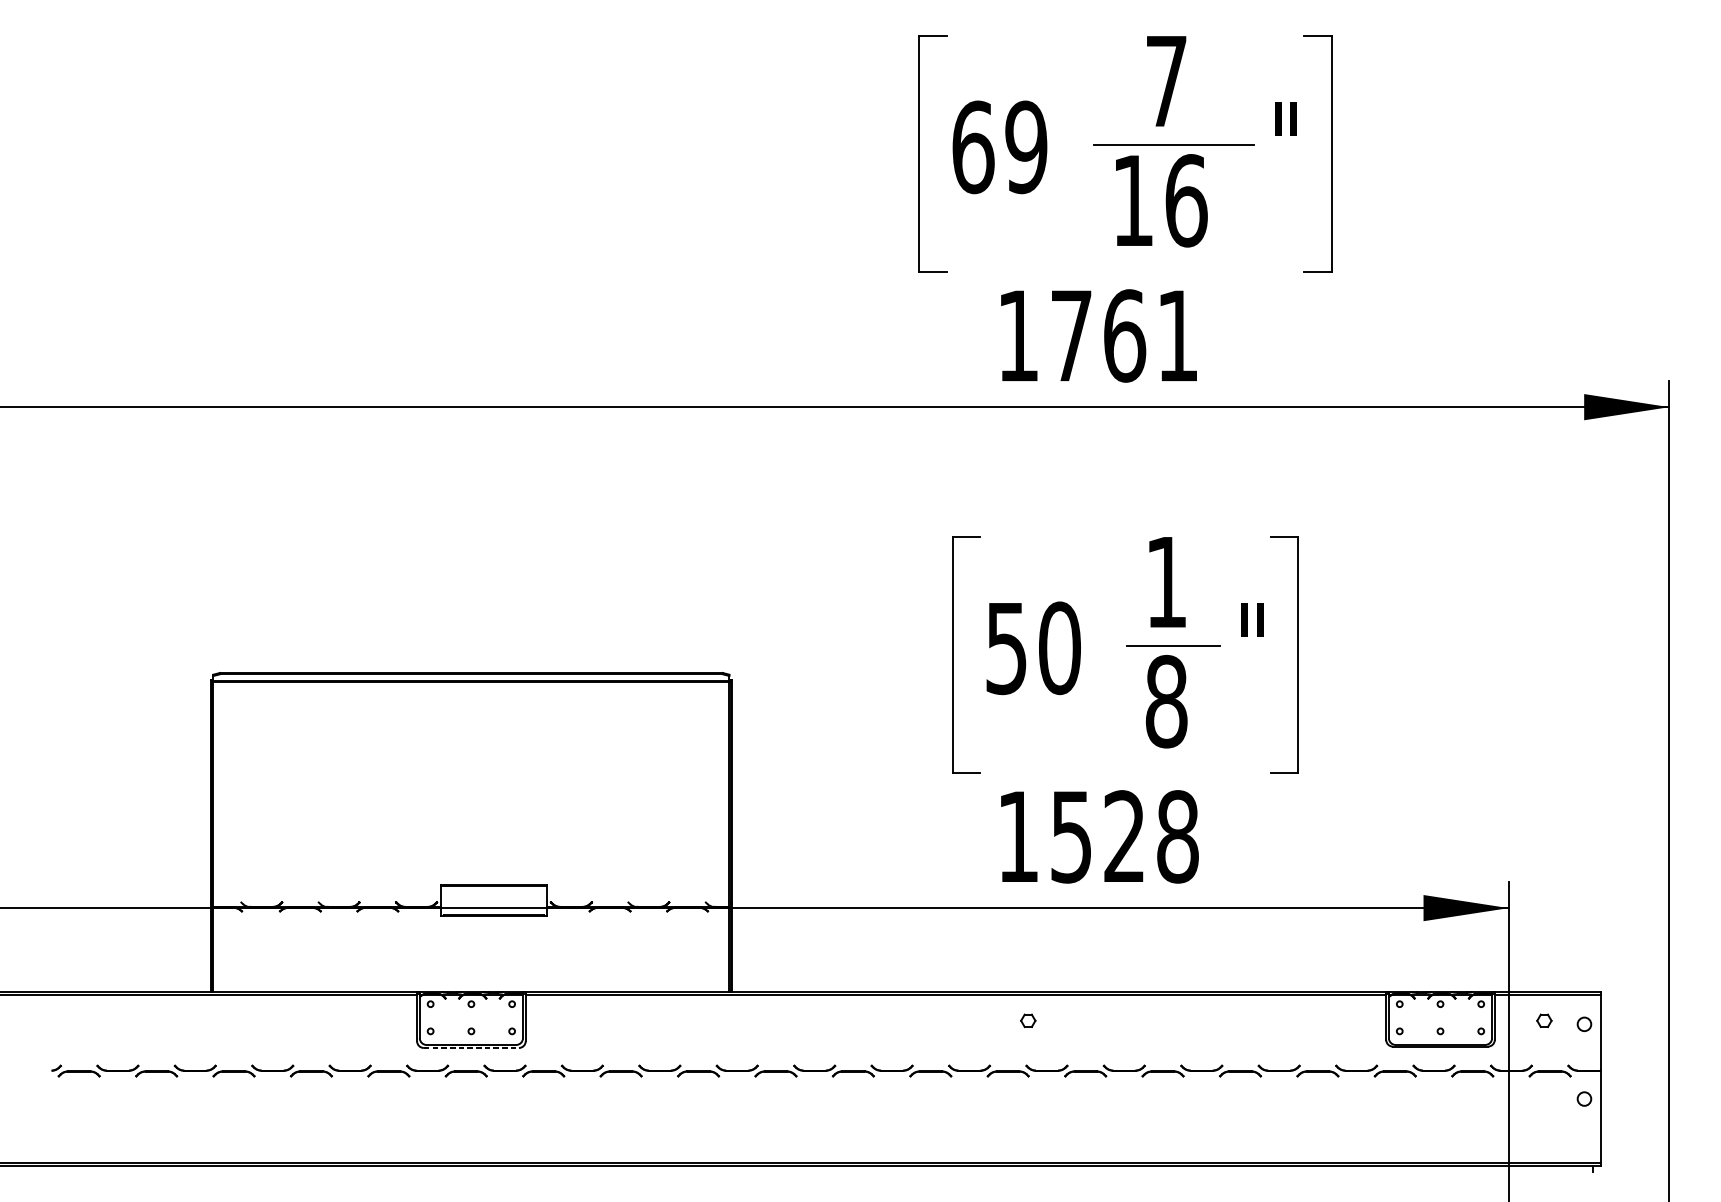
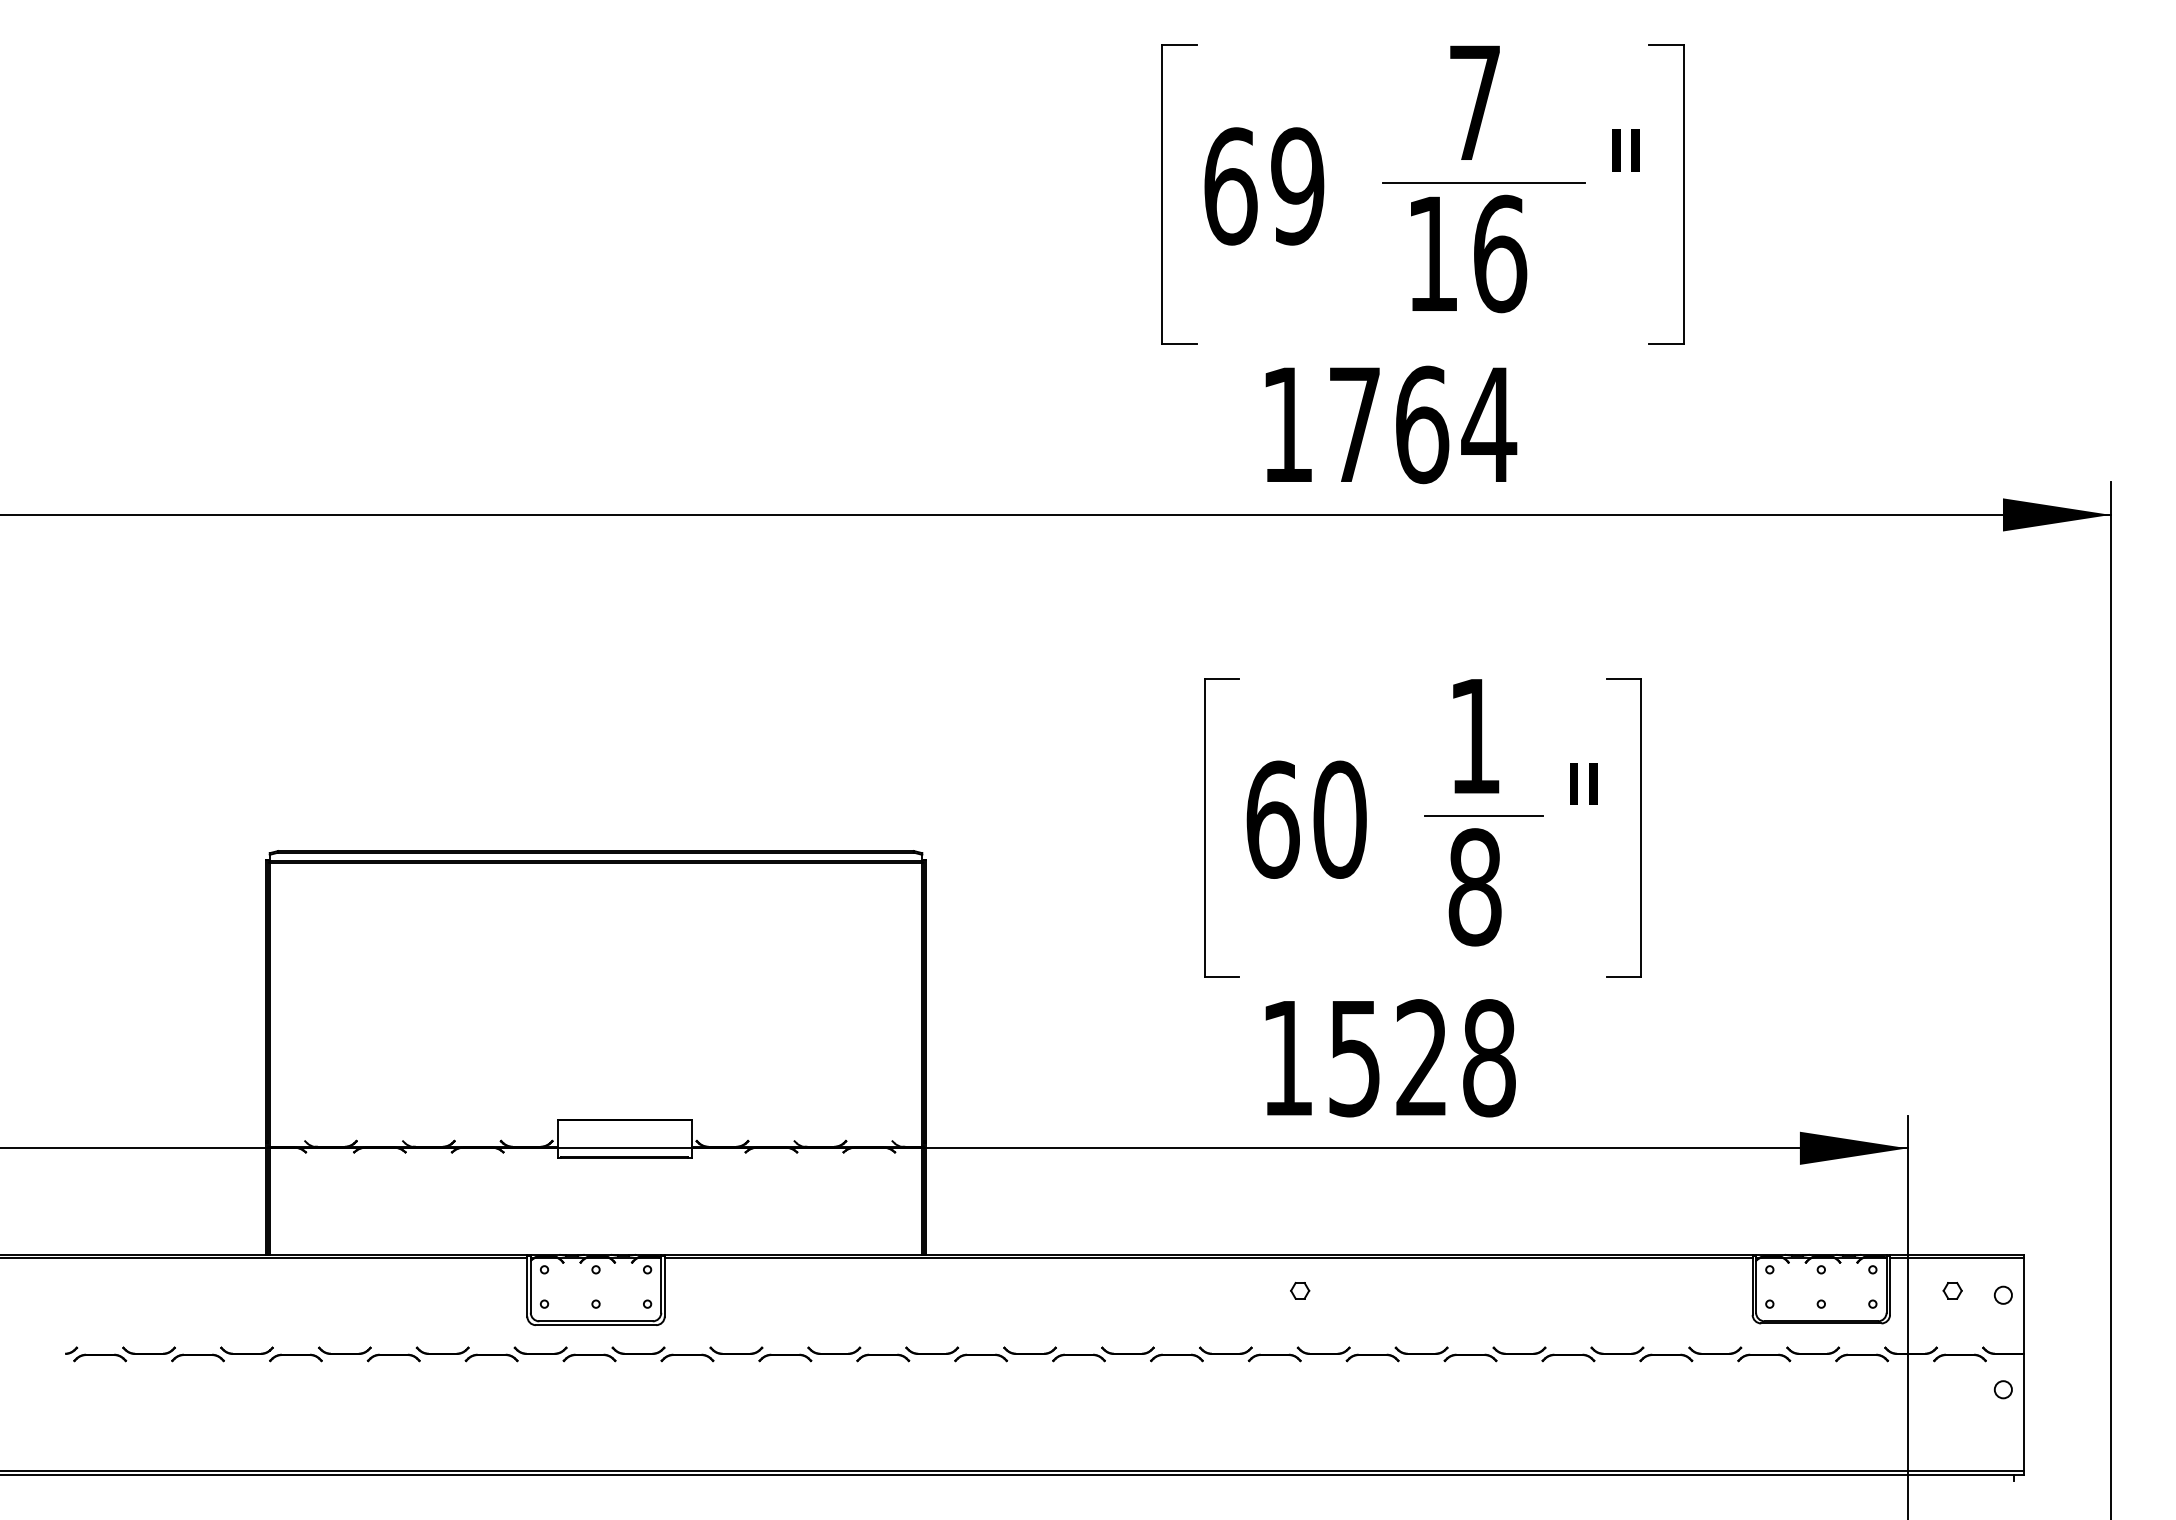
text: (1178, 335) -> (1489, 424), 1761 -> 1764
text: (1006, 648) -> (1272, 819), 50 -> 60
line: (471, 1048) -> (596, 1325), dashed -> solid

